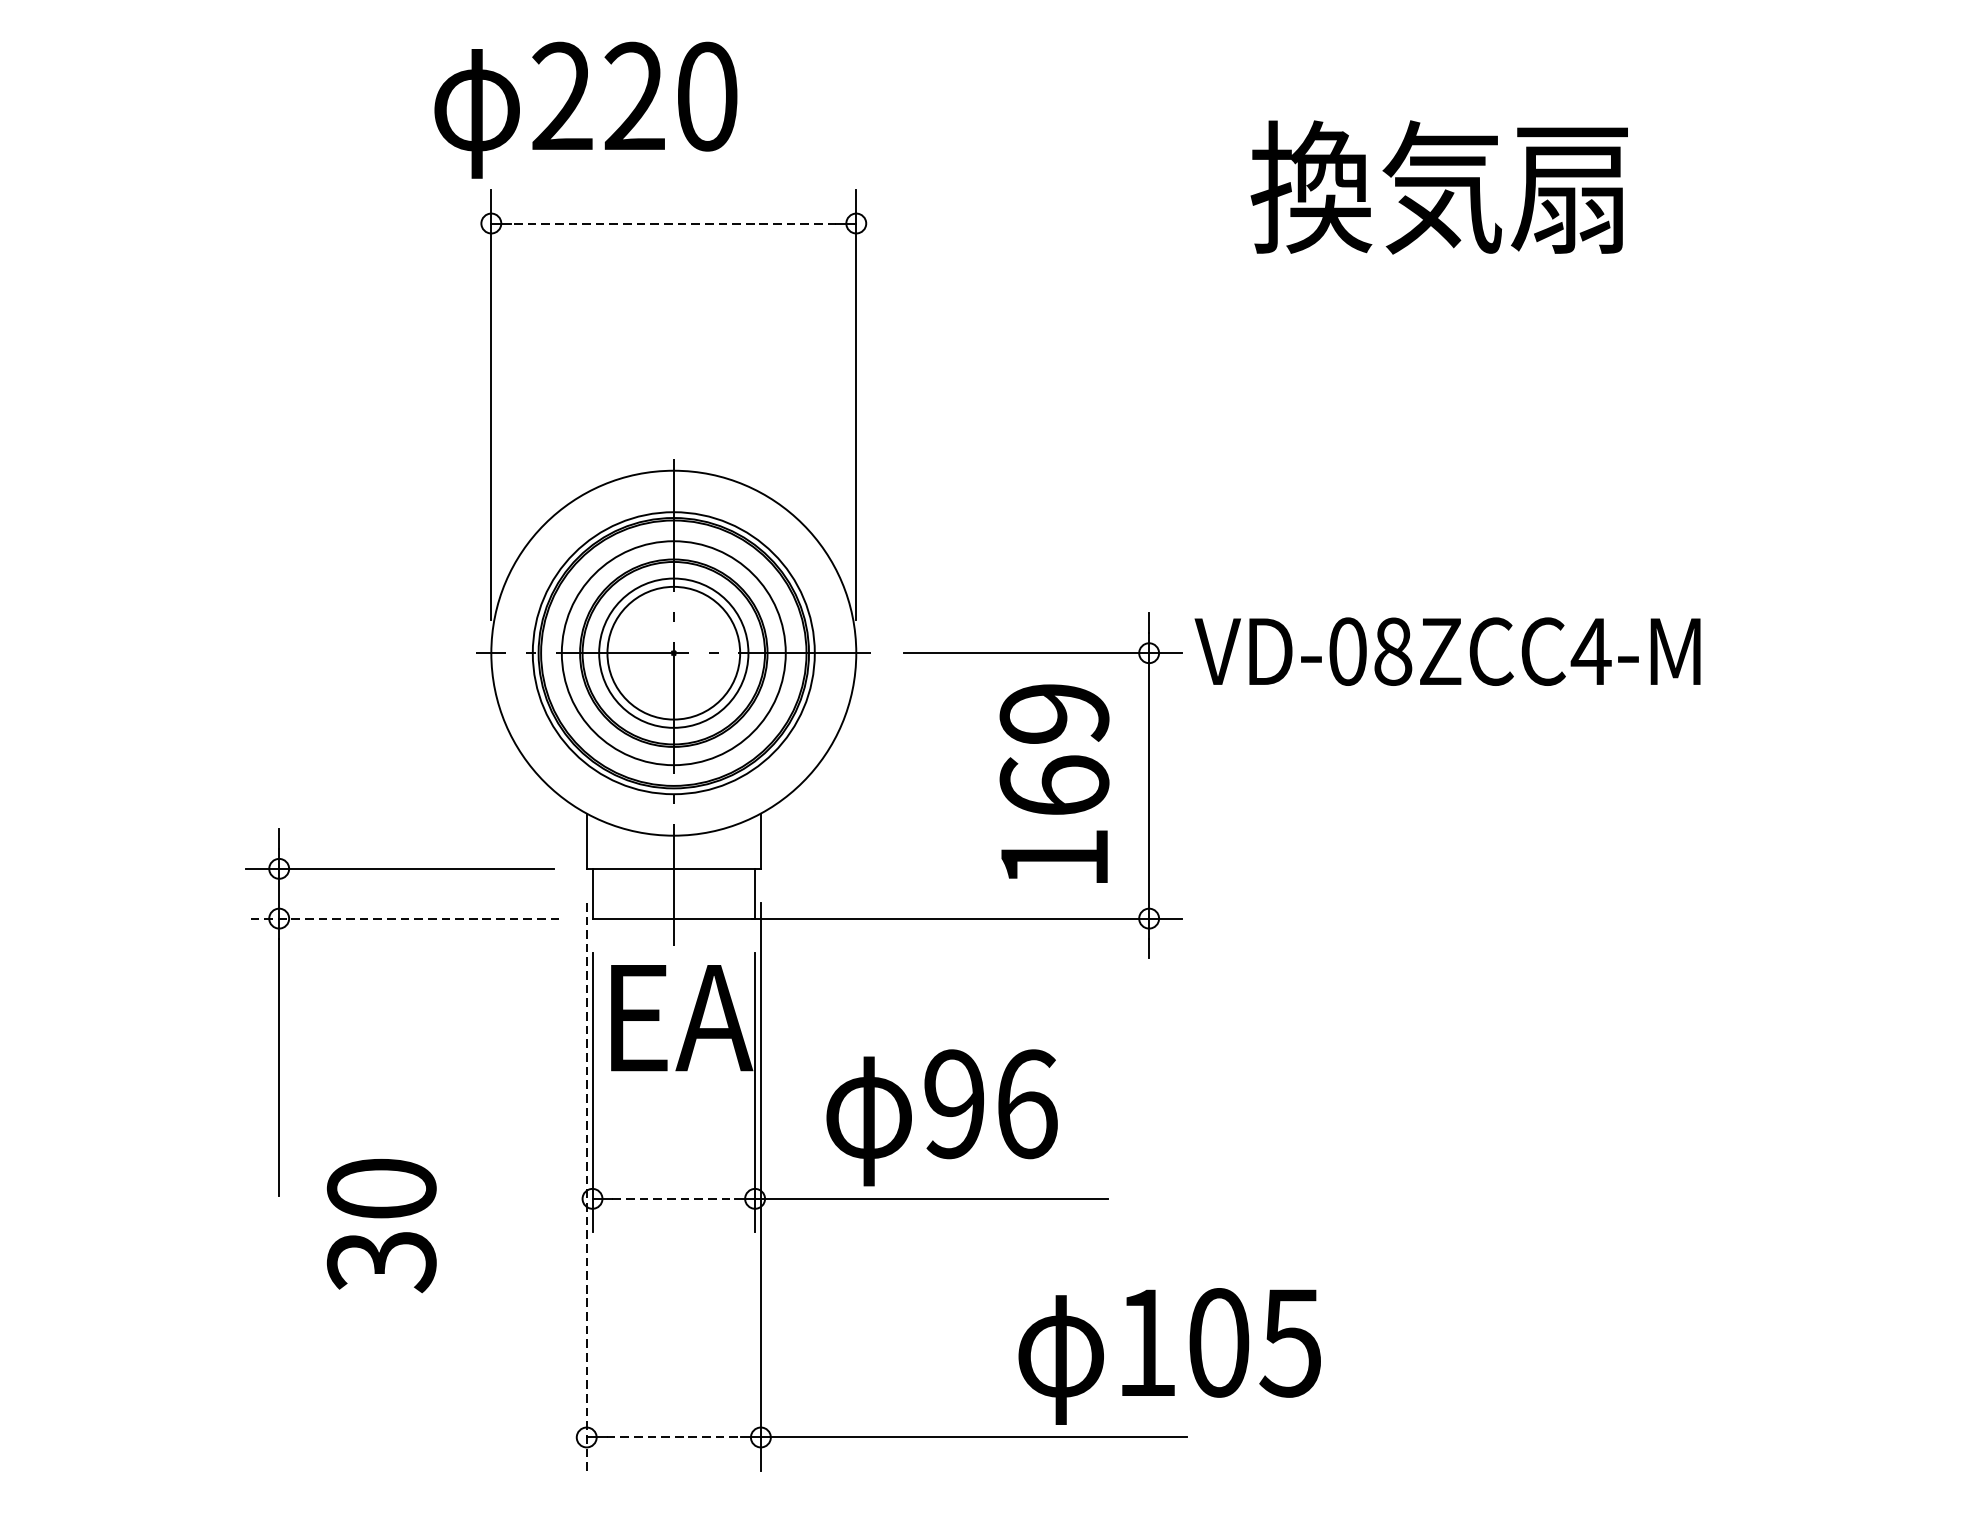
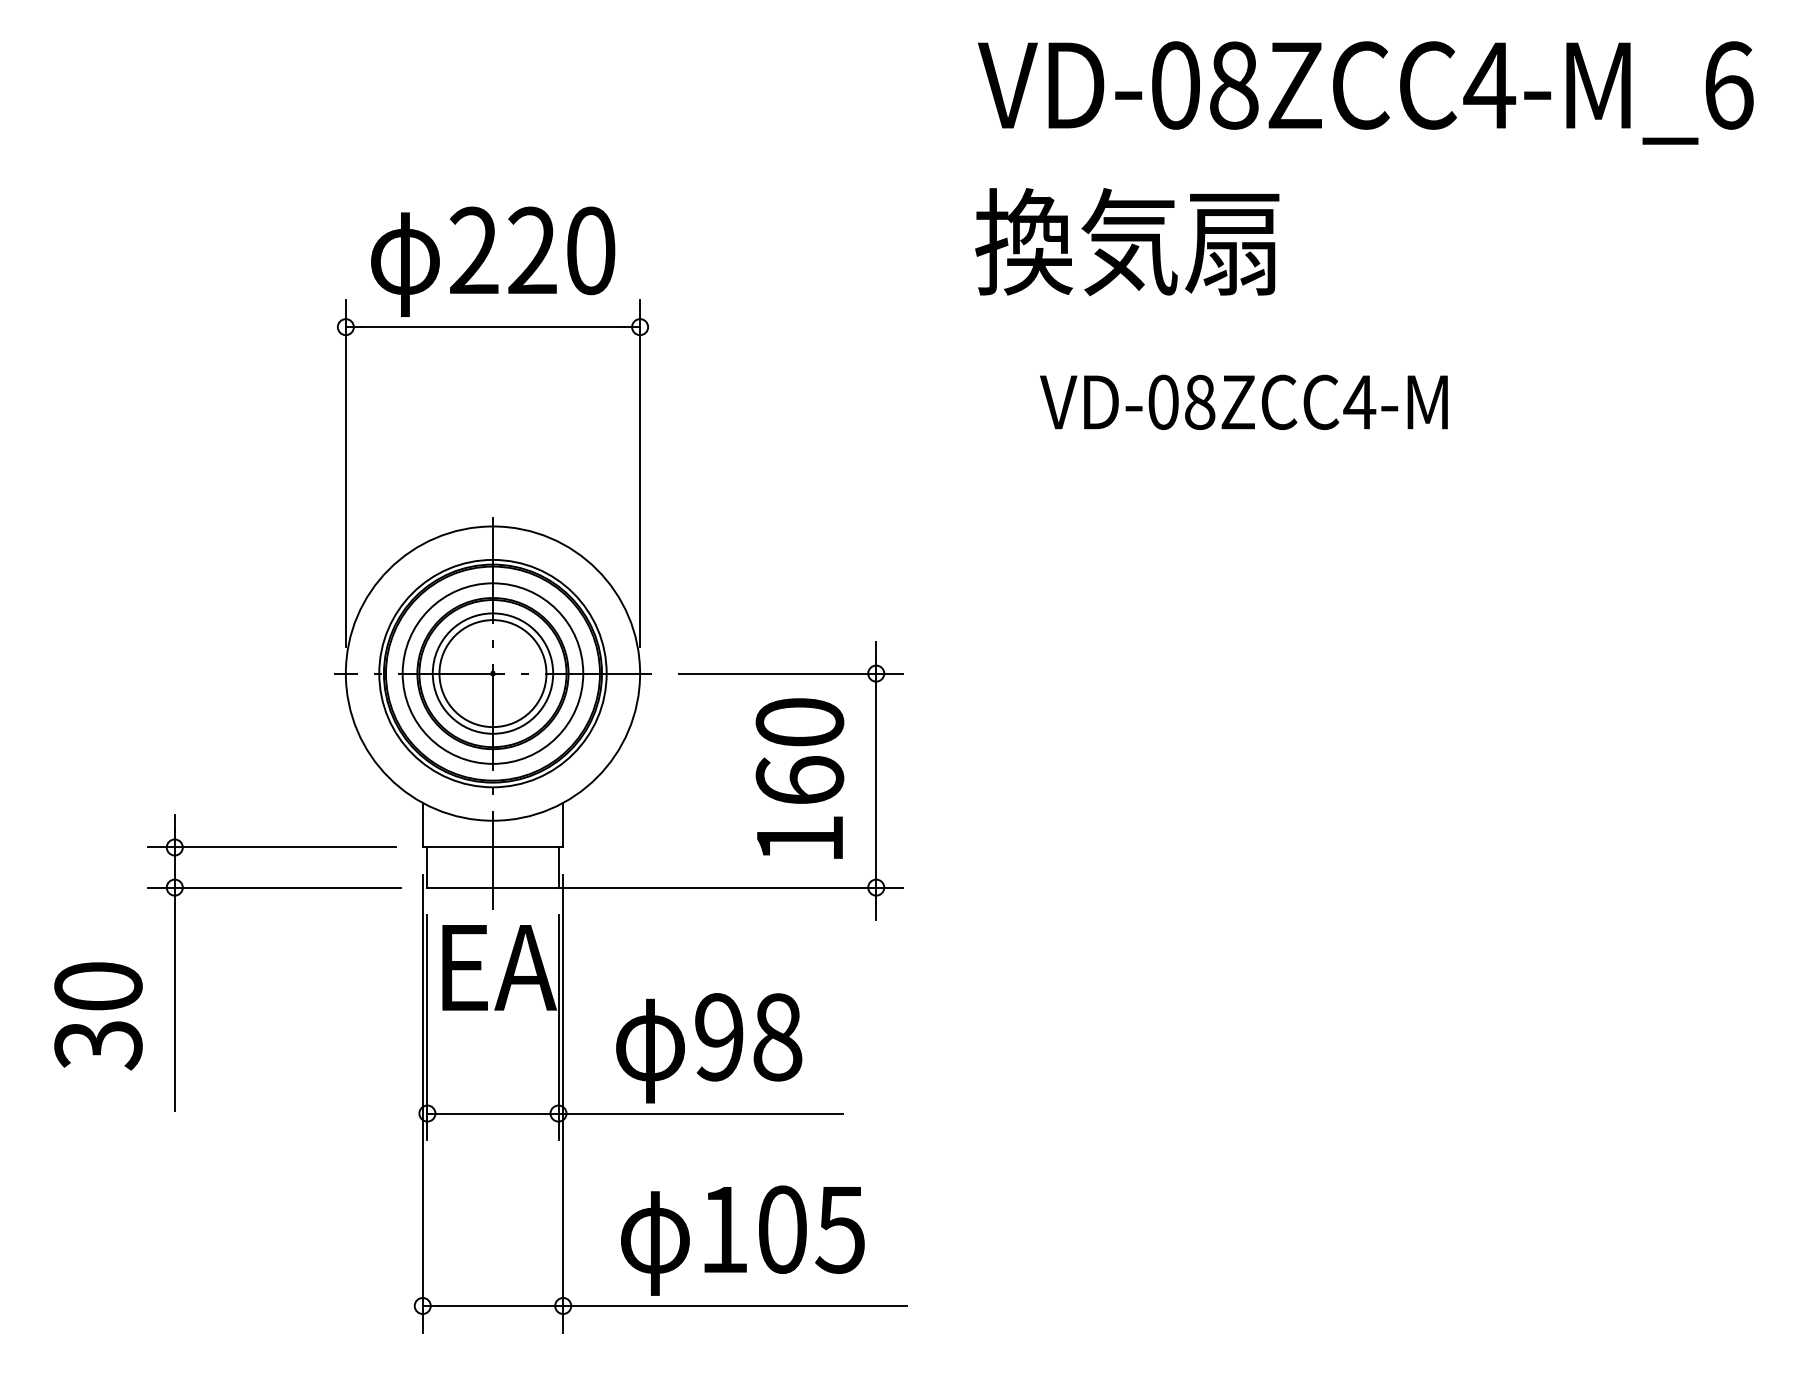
text: (586, 109) -> (493, 261), moved
text: (1439, 187) -> (1127, 242), moved
line: (673, 223) -> (492, 327), dashed -> solid
text: (1447, 650) -> (1243, 401), moved
text: (1053, 713) -> (799, 722), 169 -> 160
line: (401, 918) -> (273, 887), dashed -> solid
text: (1026, 1104) -> (777, 1037), 96 -> 98
line: (586, 1186) -> (422, 1103), dashed -> solid
line: (674, 1198) -> (493, 1113), dashed -> solid
text: (381, 1226) -> (98, 1016), moved
text: (1169, 1356) -> (742, 1240), moved
line: (674, 1436) -> (493, 1305), dashed -> solid

